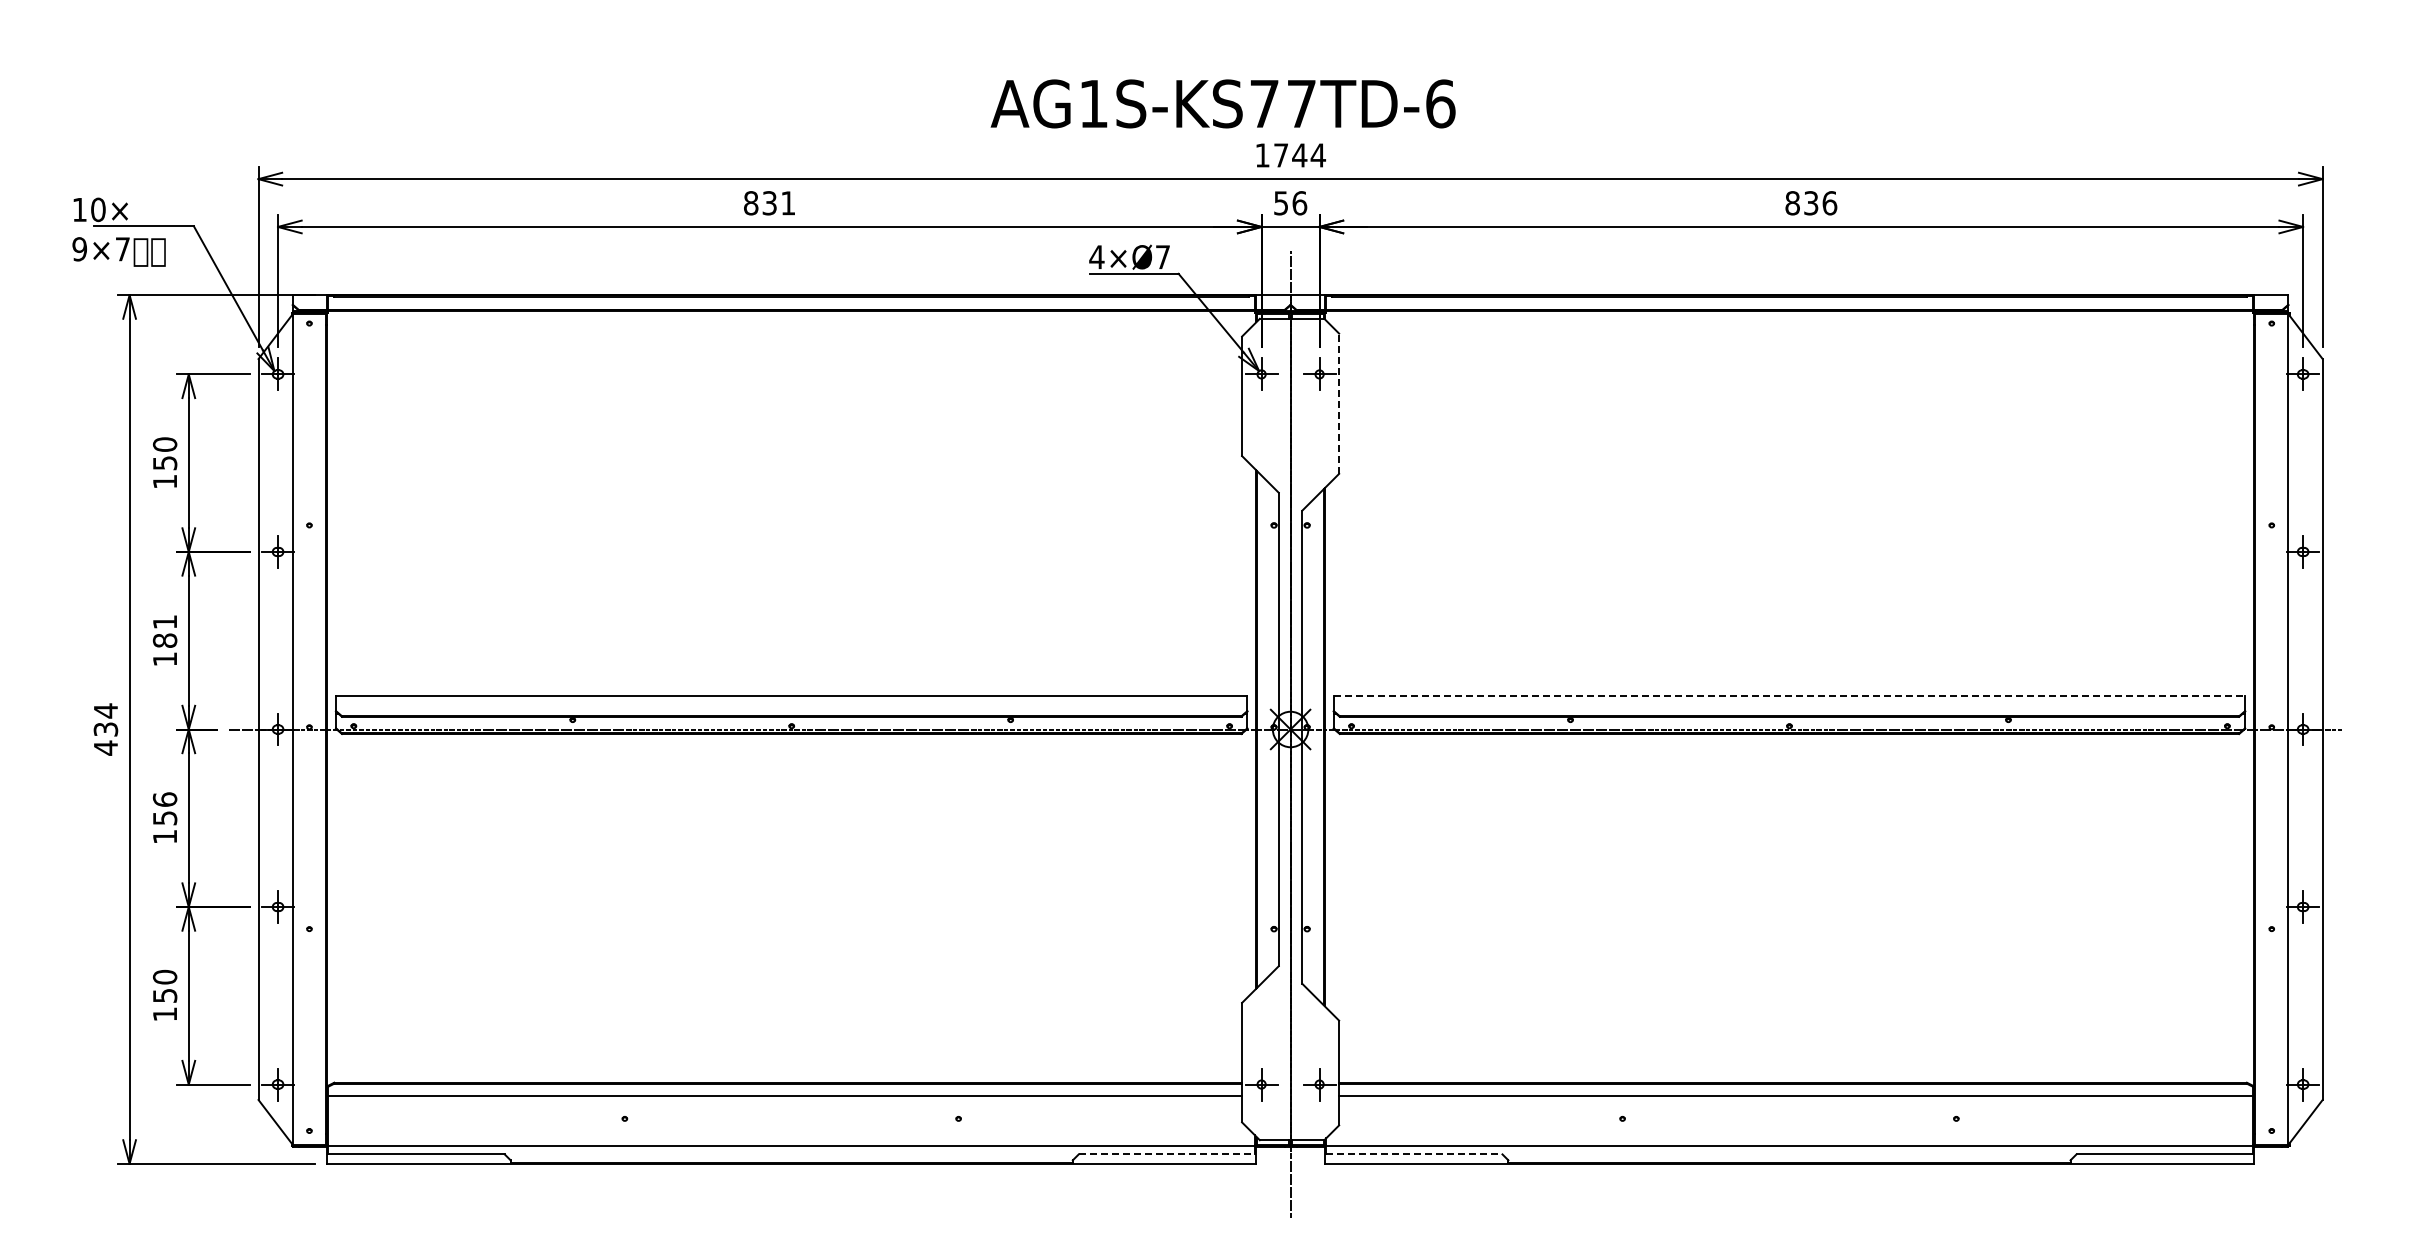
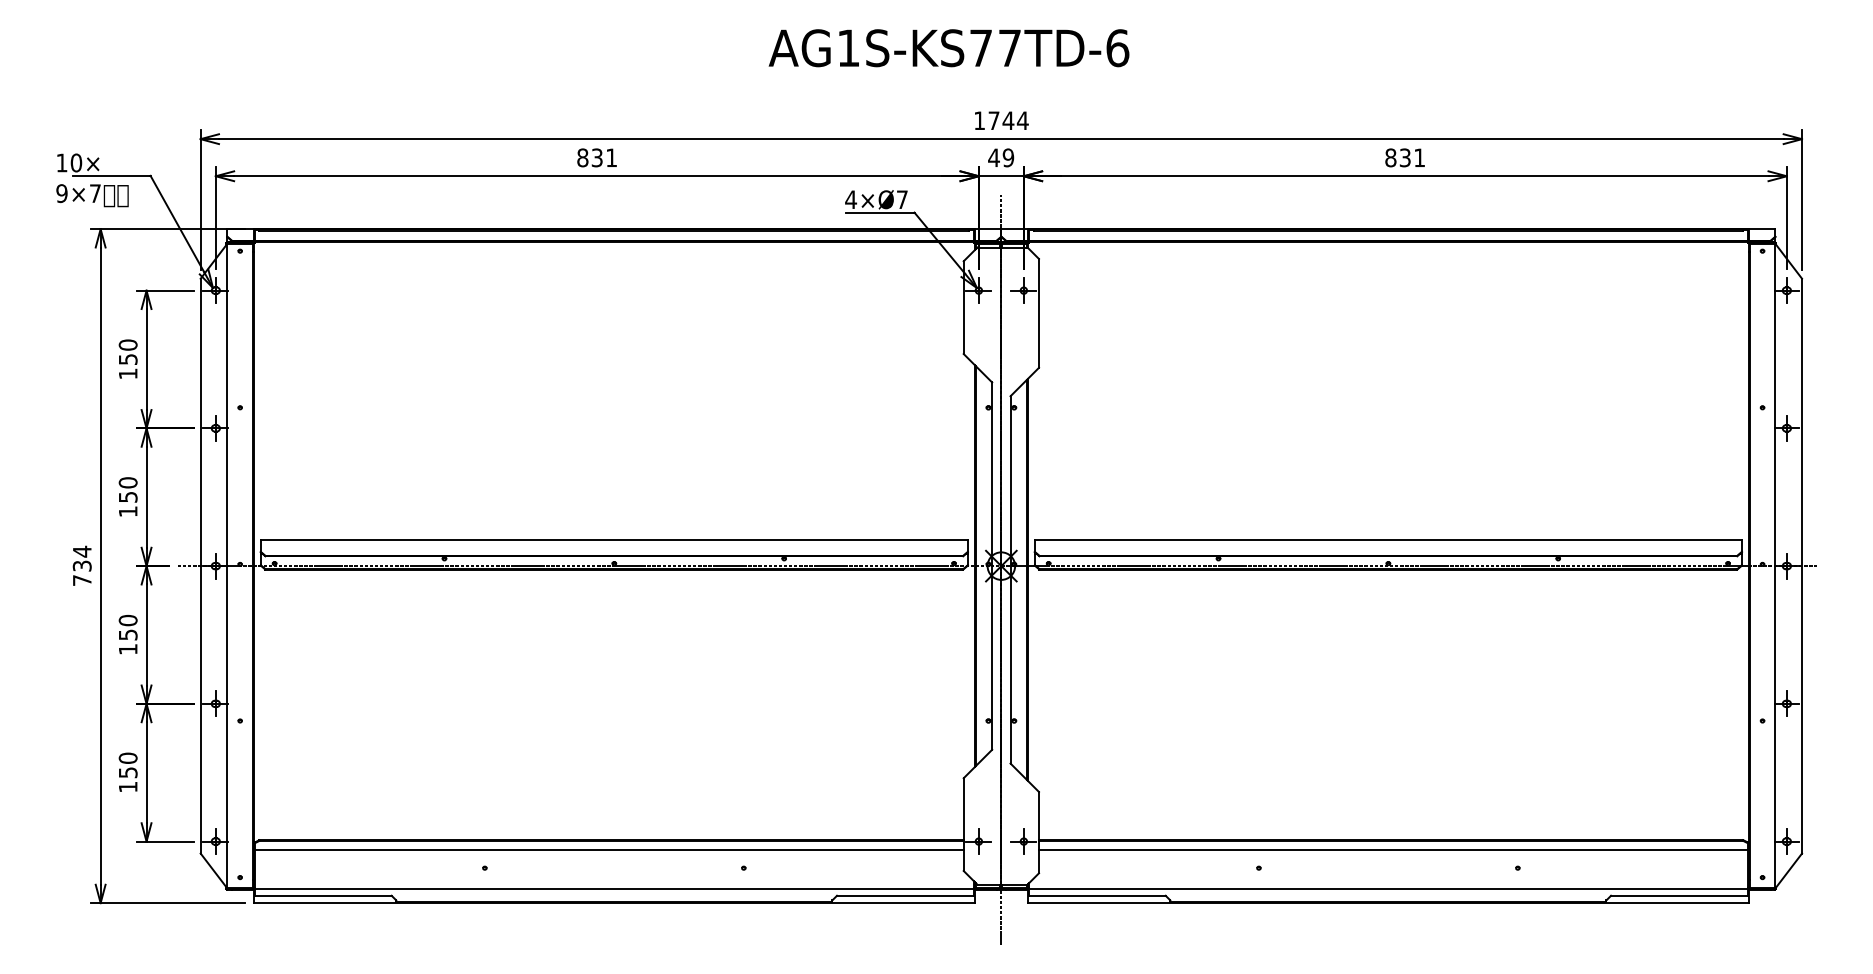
text: (1222, 103) -> (948, 47), moved
text: (1290, 203) -> (1001, 158), 56 -> 49
text: (1829, 203) -> (1419, 158), 836 -> 831
line: (1339, 403) -> (1039, 313), dashed -> solid
text: (164, 630) -> (127, 489), 181 -> 150
line: (1789, 695) -> (1388, 539), dashed -> solid
text: (105, 747) -> (81, 580), 434 -> 734
text: (164, 799) -> (127, 620), 156 -> 150
line: (1167, 1154) -> (905, 895), dashed -> solid
line: (1414, 1154) -> (1097, 895), dashed -> solid

